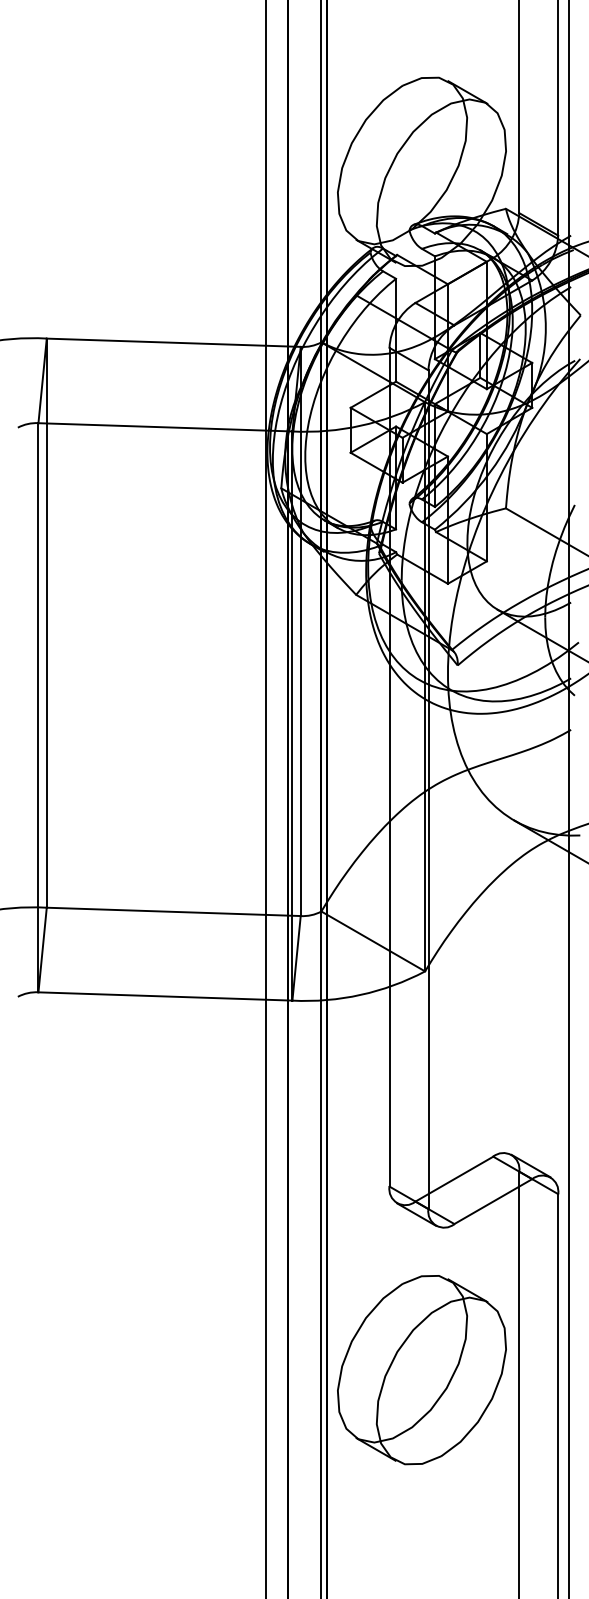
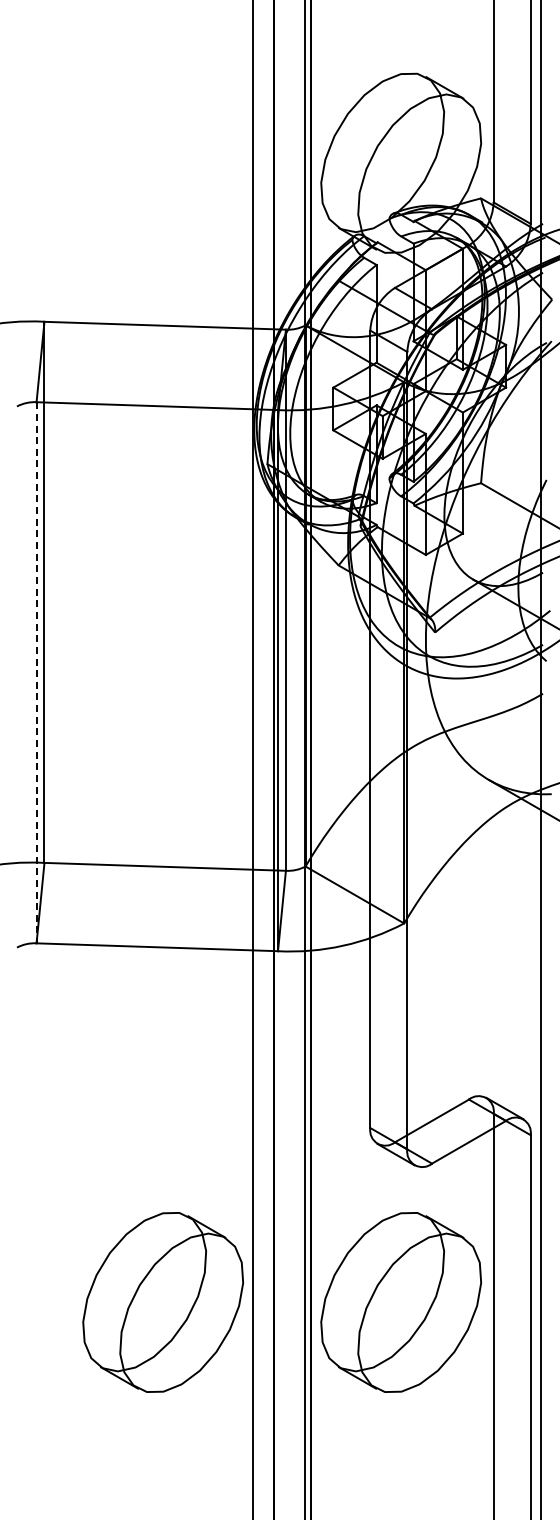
line: (38, 707) -> (36, 672), solid -> dashed
part: (171, 1370) -> (163, 1302), added

